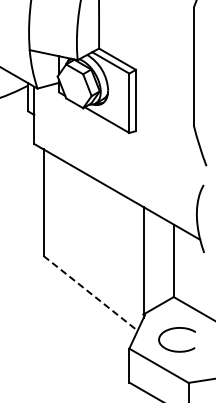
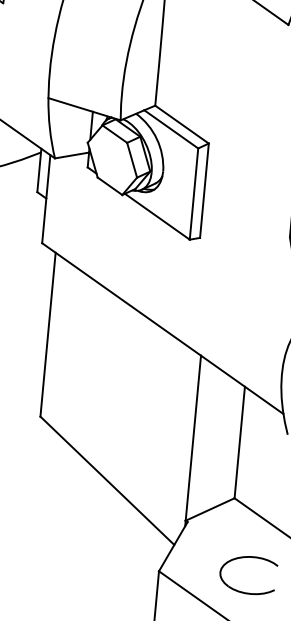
line: (91, 293) -> (108, 481), dashed -> solid
part: (175, 329) -> (247, 559), moved

